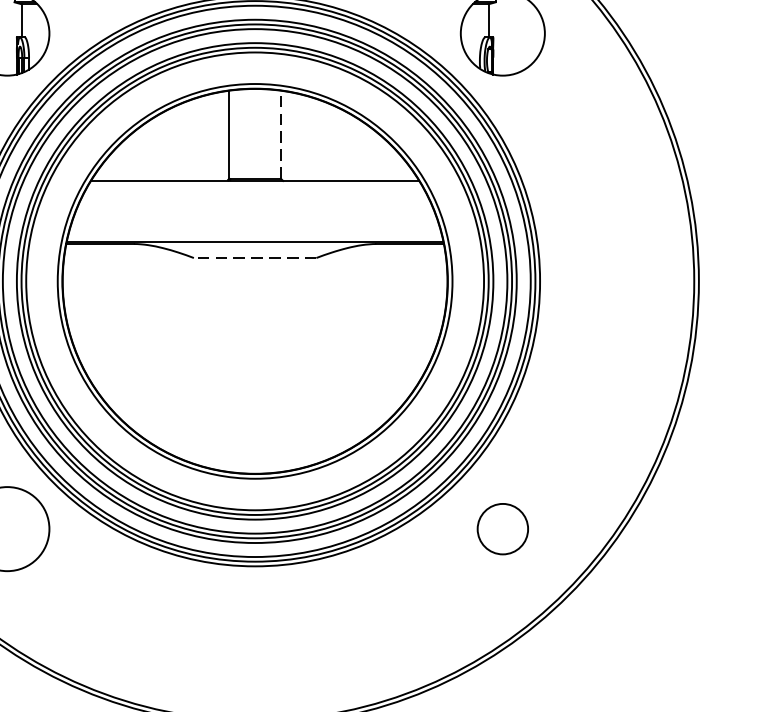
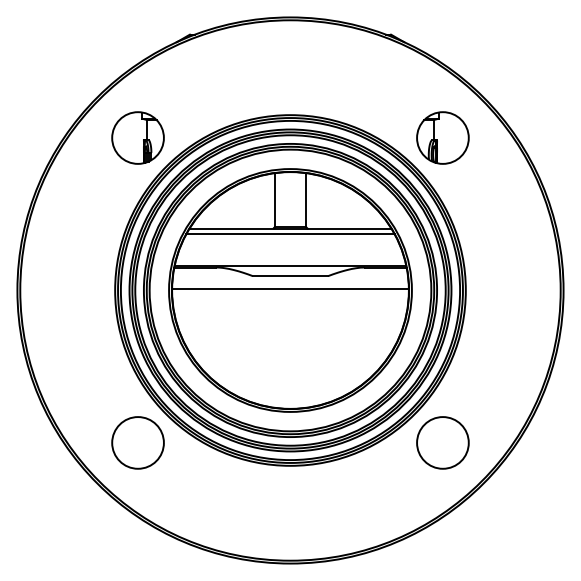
line: (281, 133) -> (306, 199), dashed -> solid
line: (255, 190) -> (290, 234), added
line: (255, 258) -> (290, 276), dashed -> solid
line: (255, 279) -> (290, 289), added
circle: (502, 528) -> (442, 442), size x1.67

